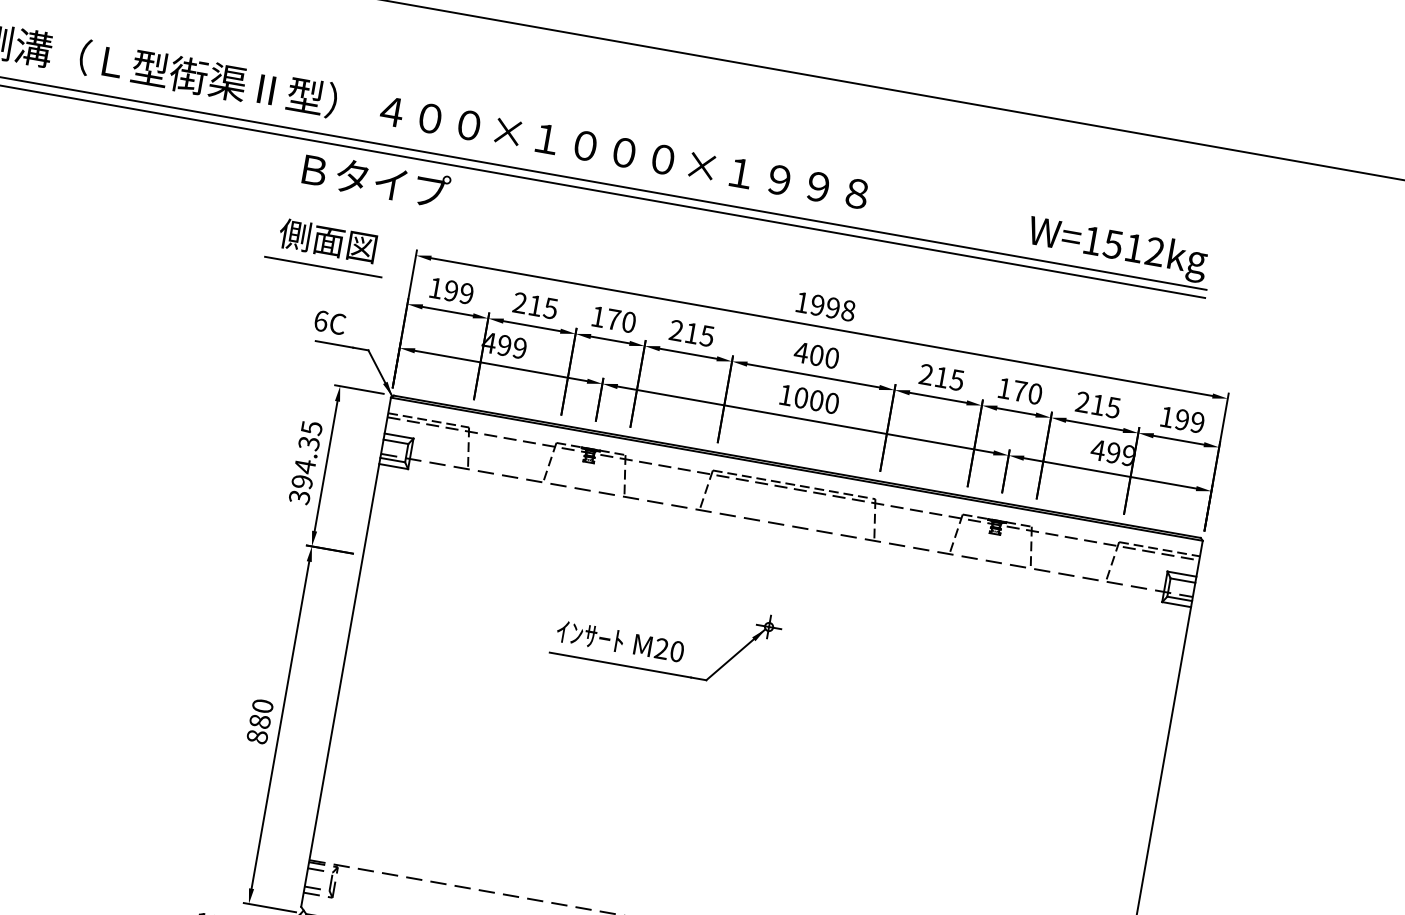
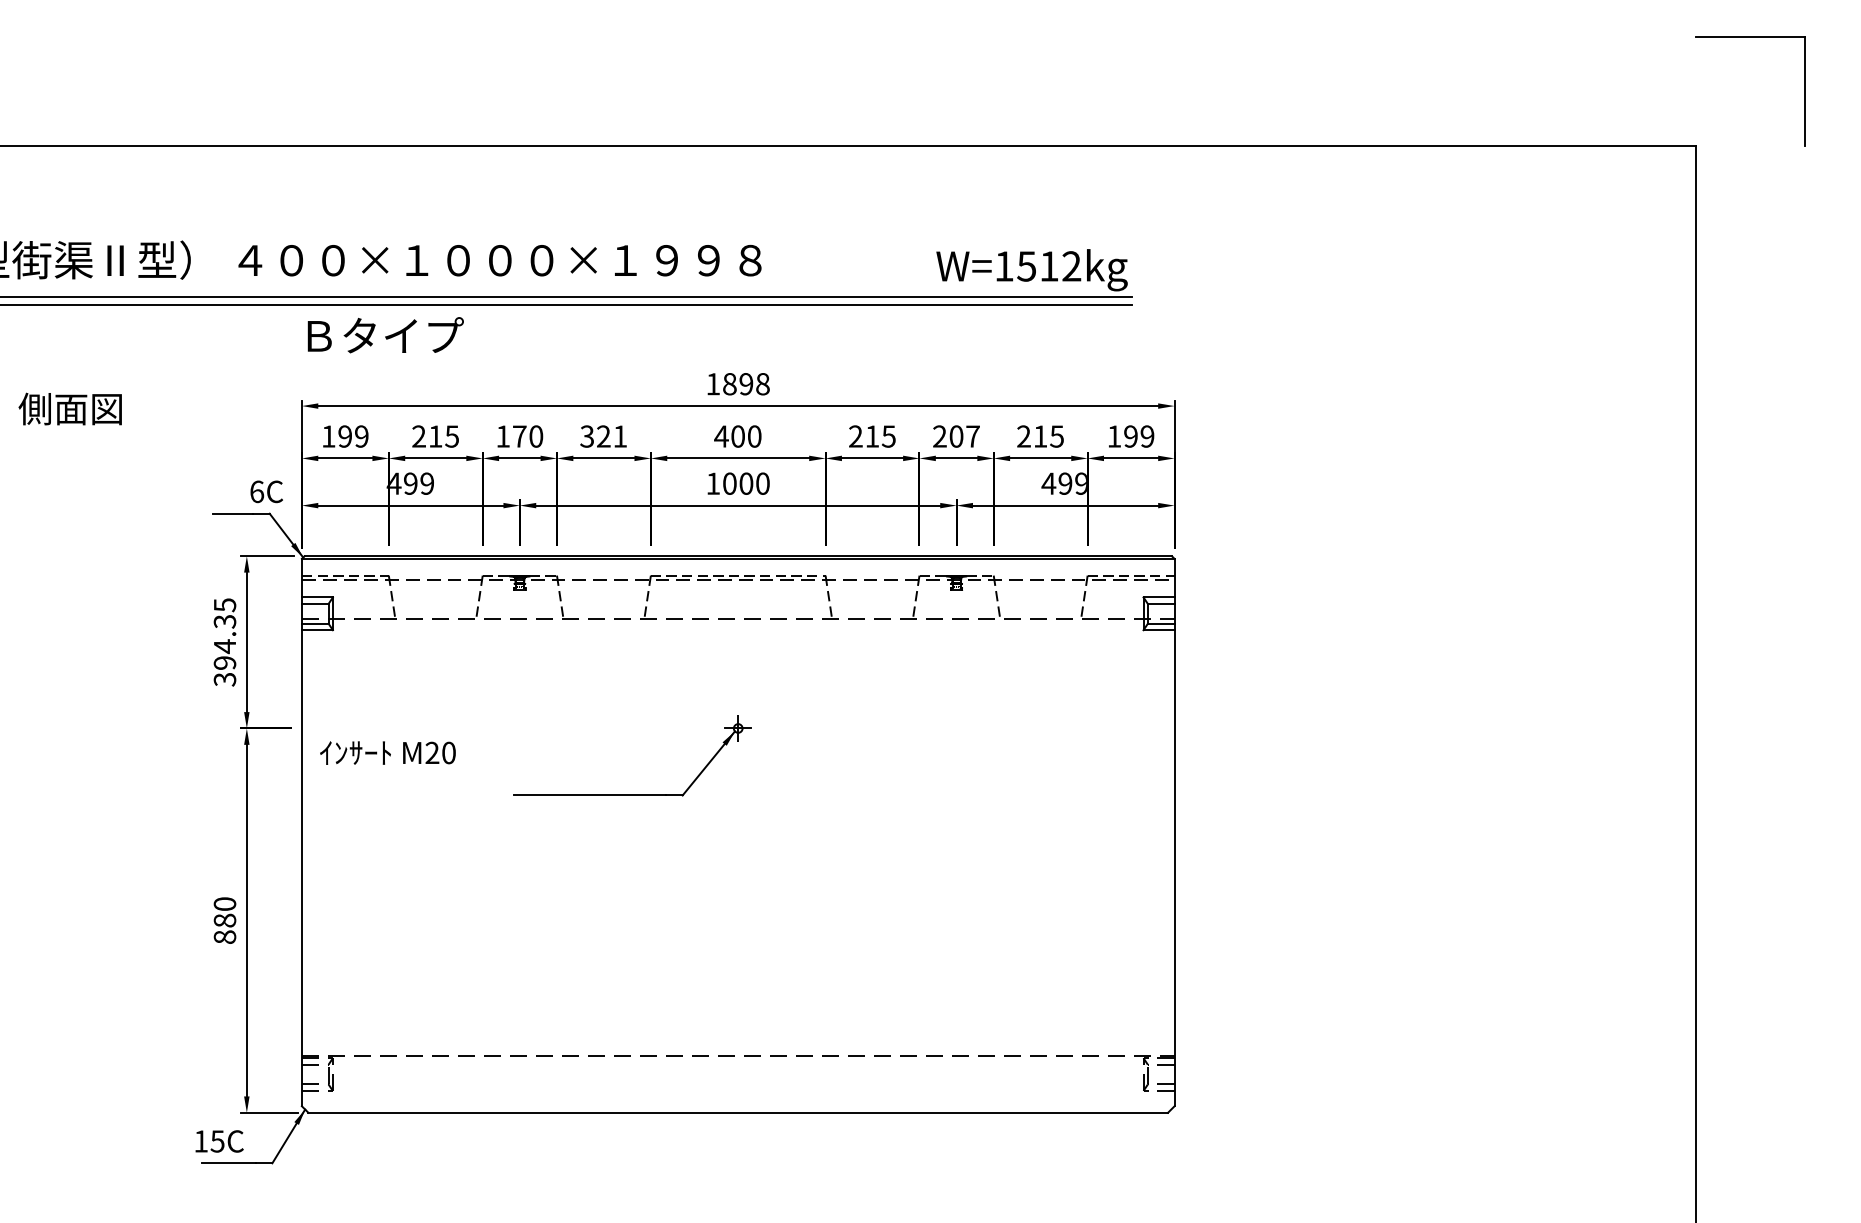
text: (376, 180) -> (385, 335), moved
text: (327, 240) -> (69, 408), moved
line: (322, 267) -> (206, 435), removed
text: (817, 305) -> (729, 384), 1998 -> 1898
text: (330, 322) -> (266, 491), moved
text: (691, 333) -> (603, 436), 215 -> 321
text: (1019, 391) -> (956, 436), 170 -> 207
text: (620, 641) -> (387, 752), moved

